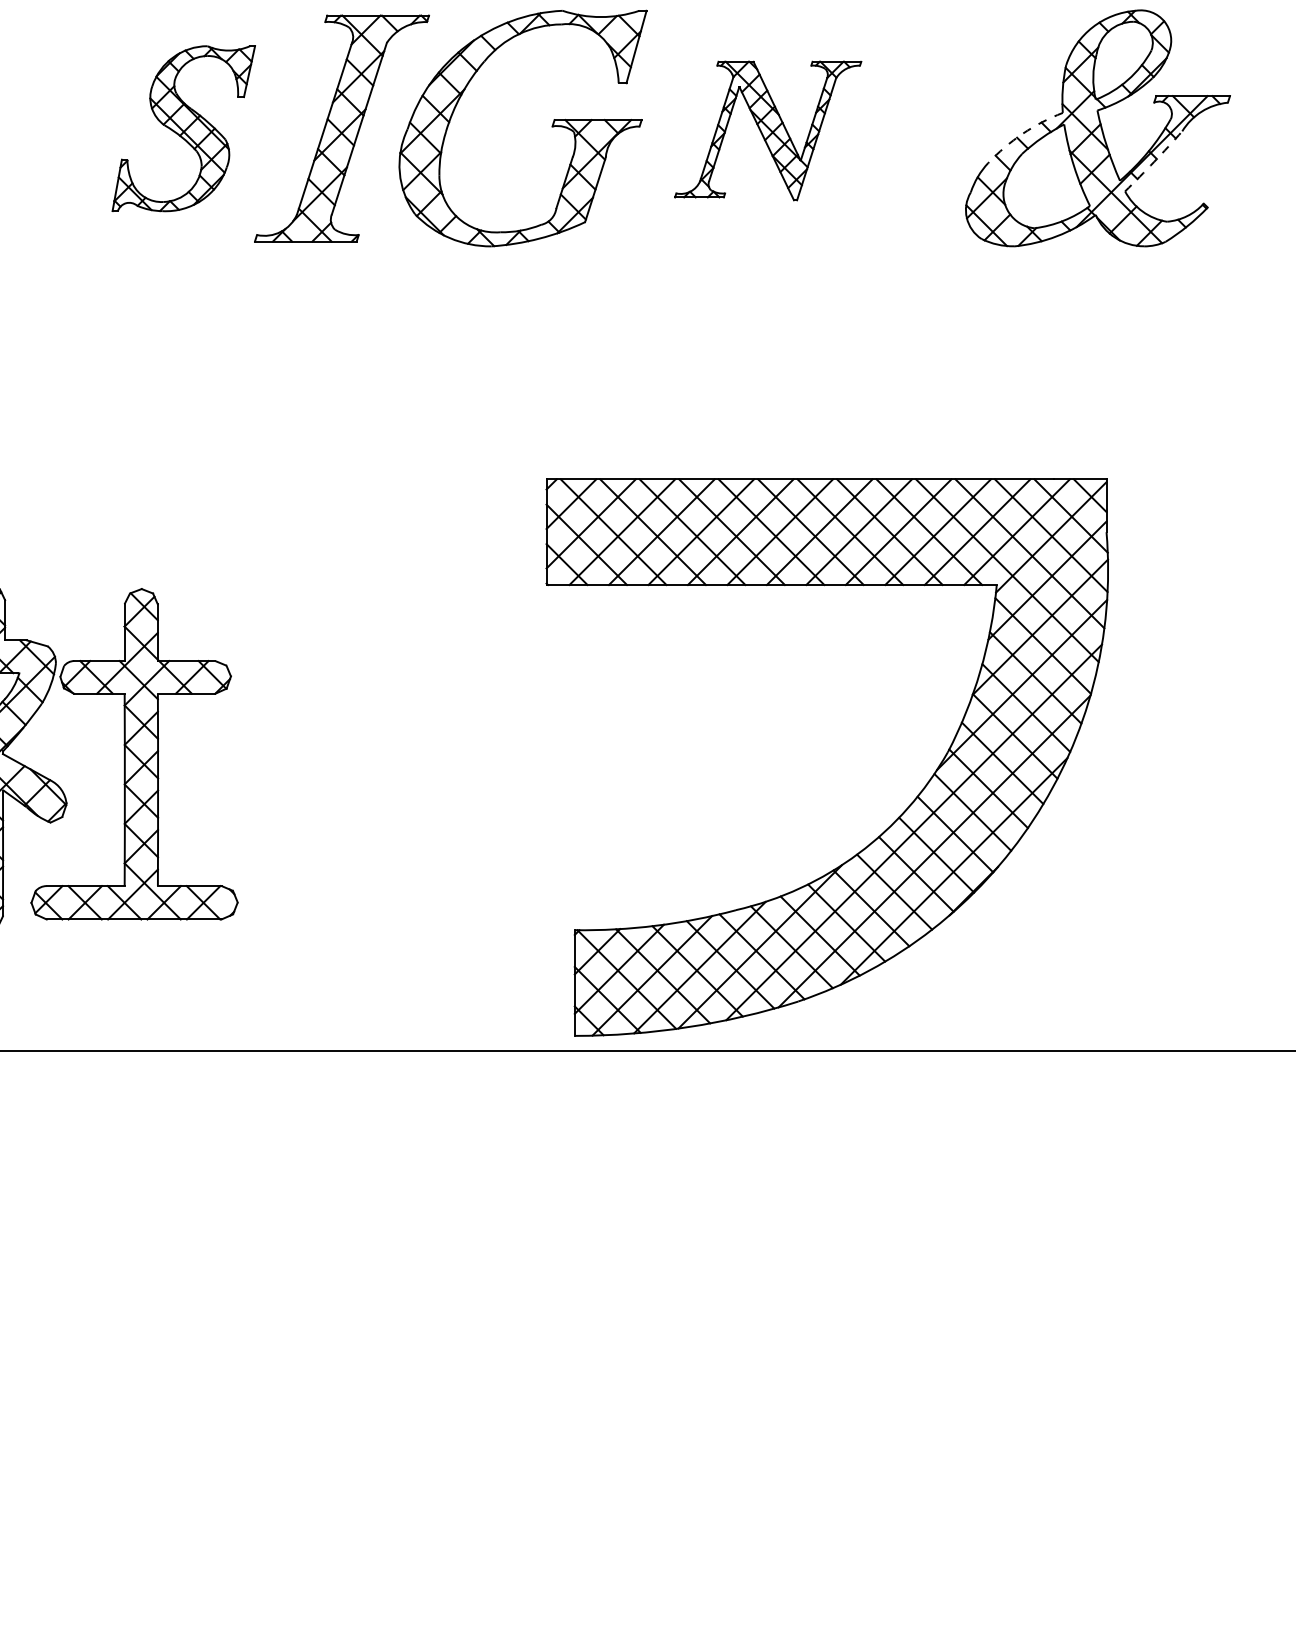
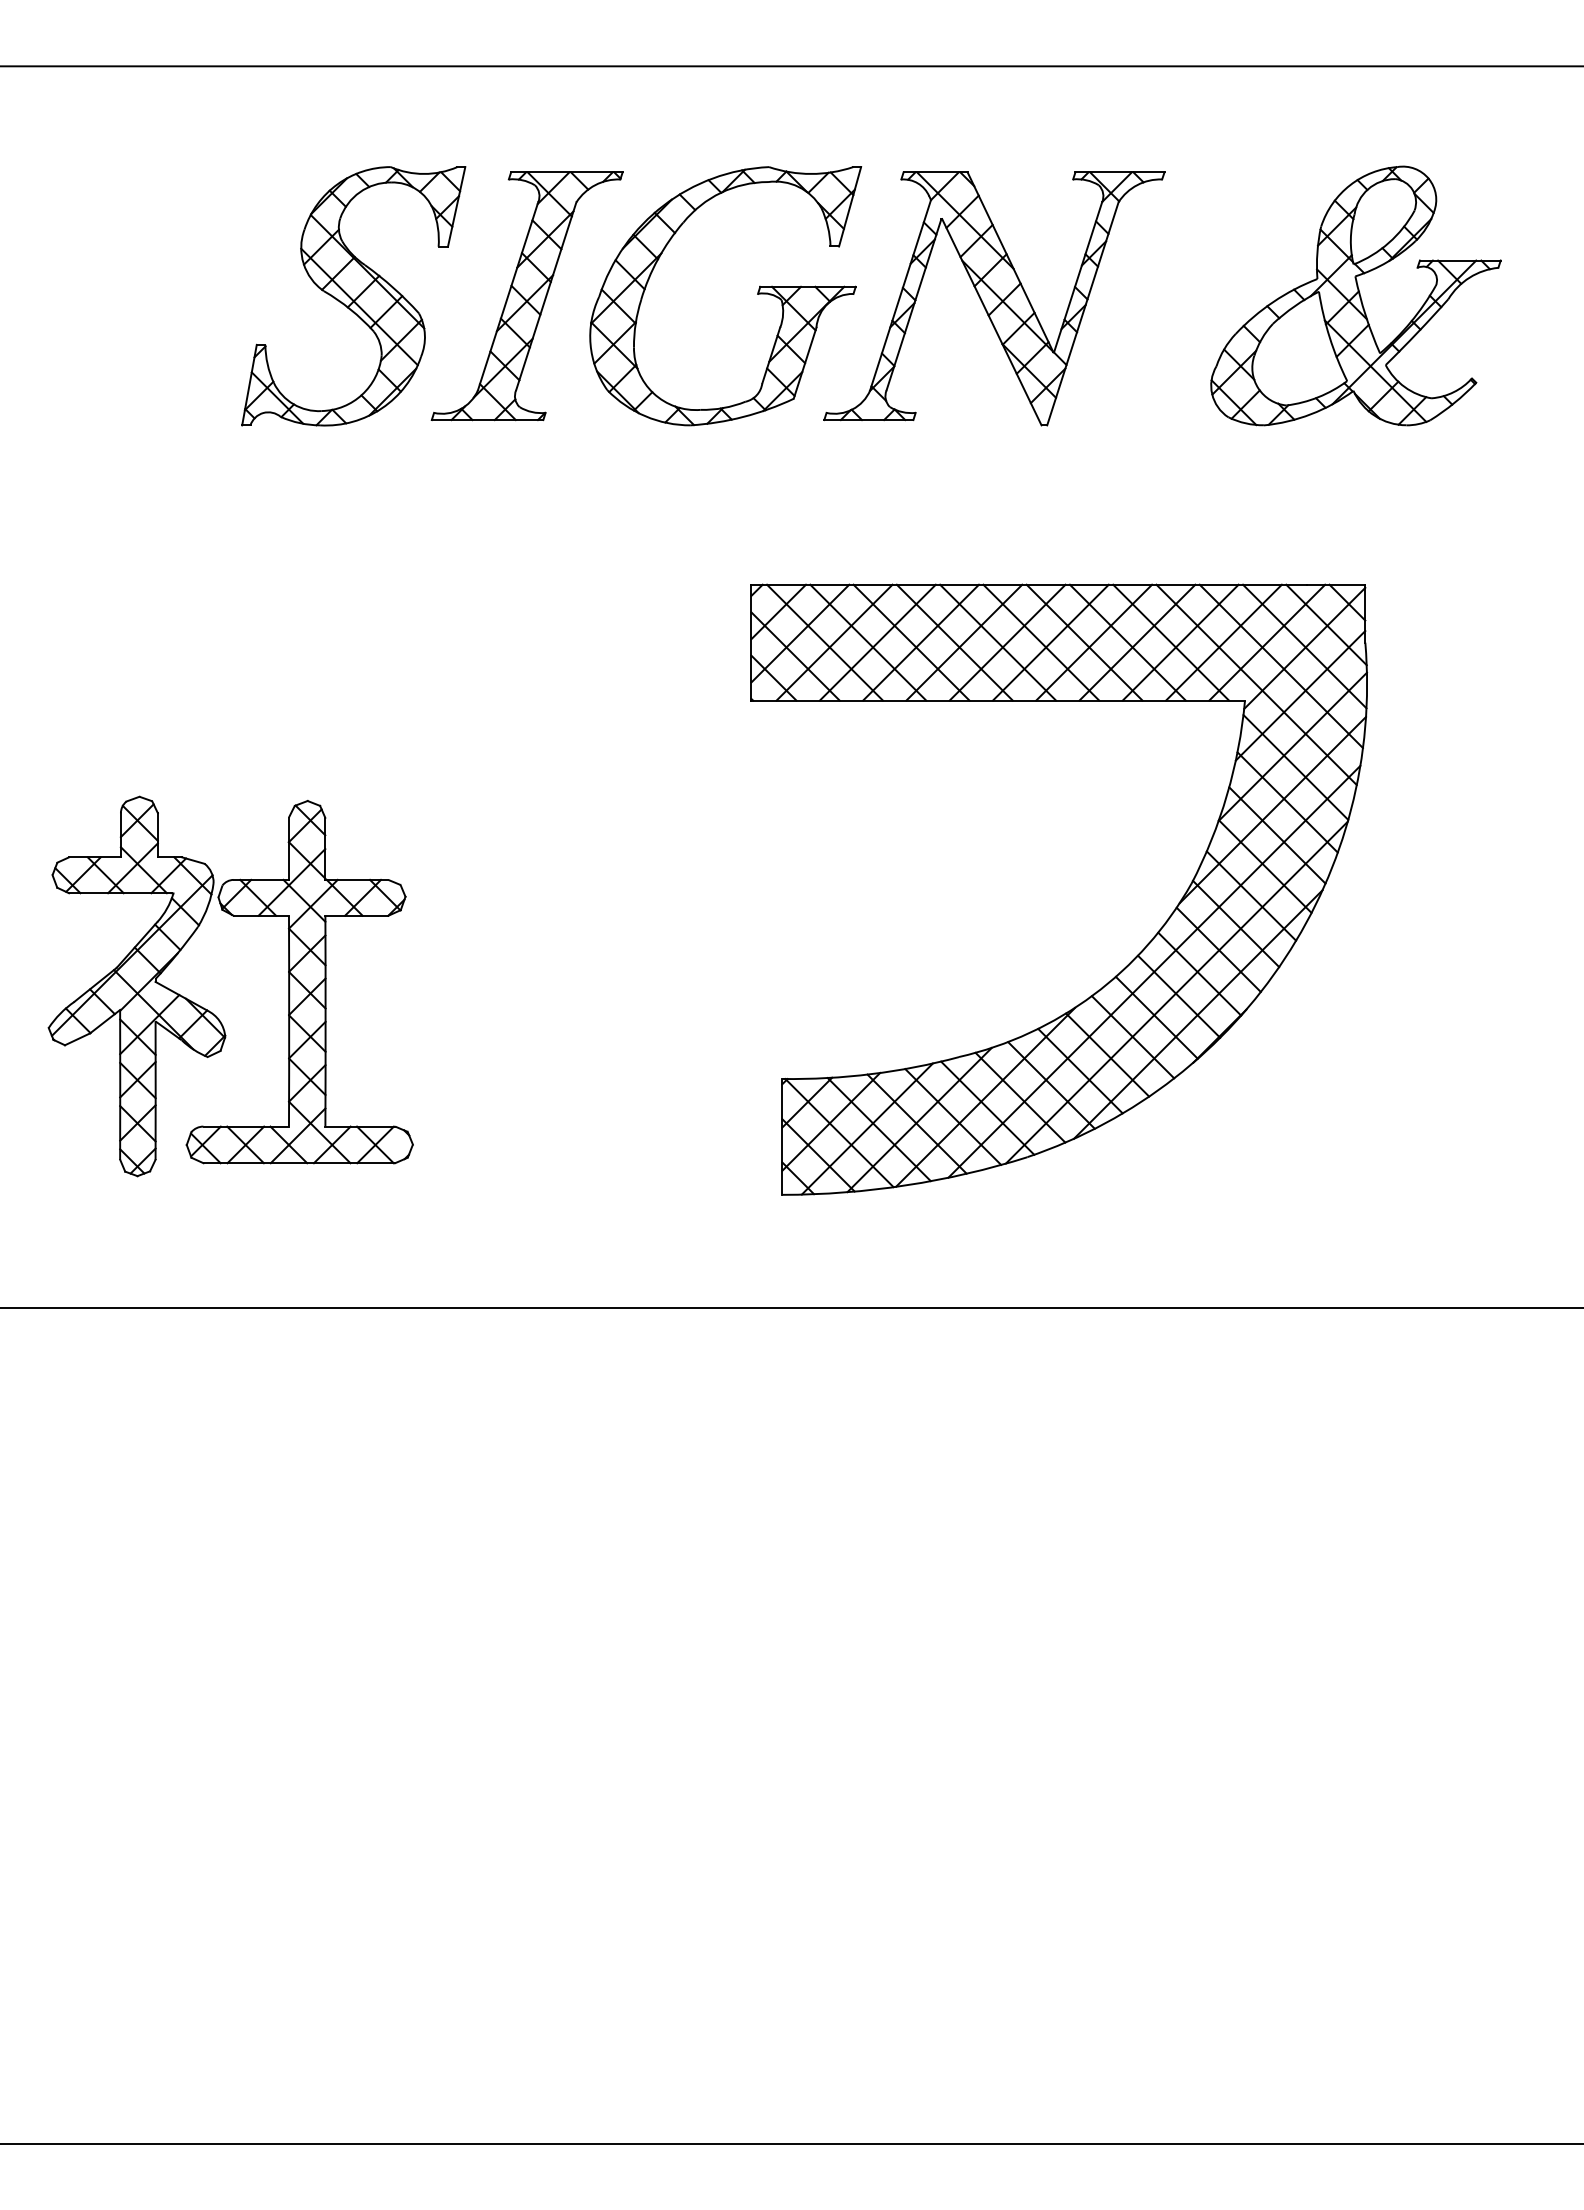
part: (183, 128) -> (353, 296), size x1.43
part: (768, 130) -> (994, 298), size x1.67
arc: (1022, 133) -> (1273, 301), dashed -> solid
arc: (1154, 161) -> (1417, 332), dashed -> solid
part: (892, 823) -> (1130, 961), moved

